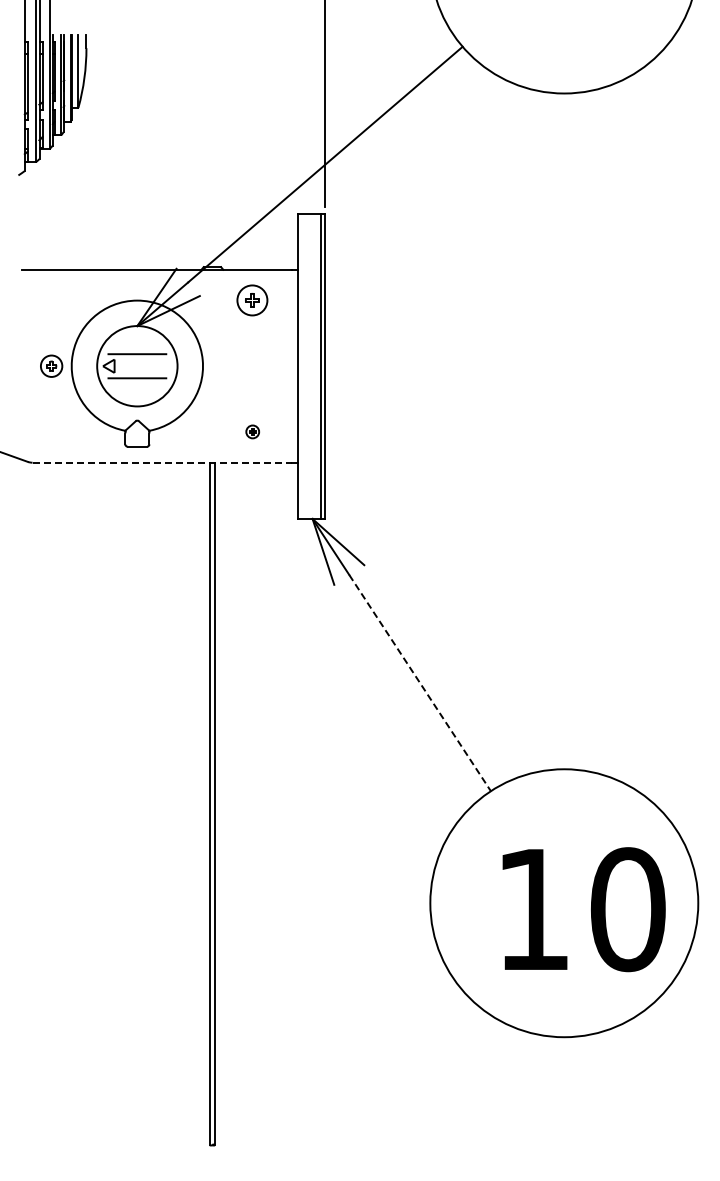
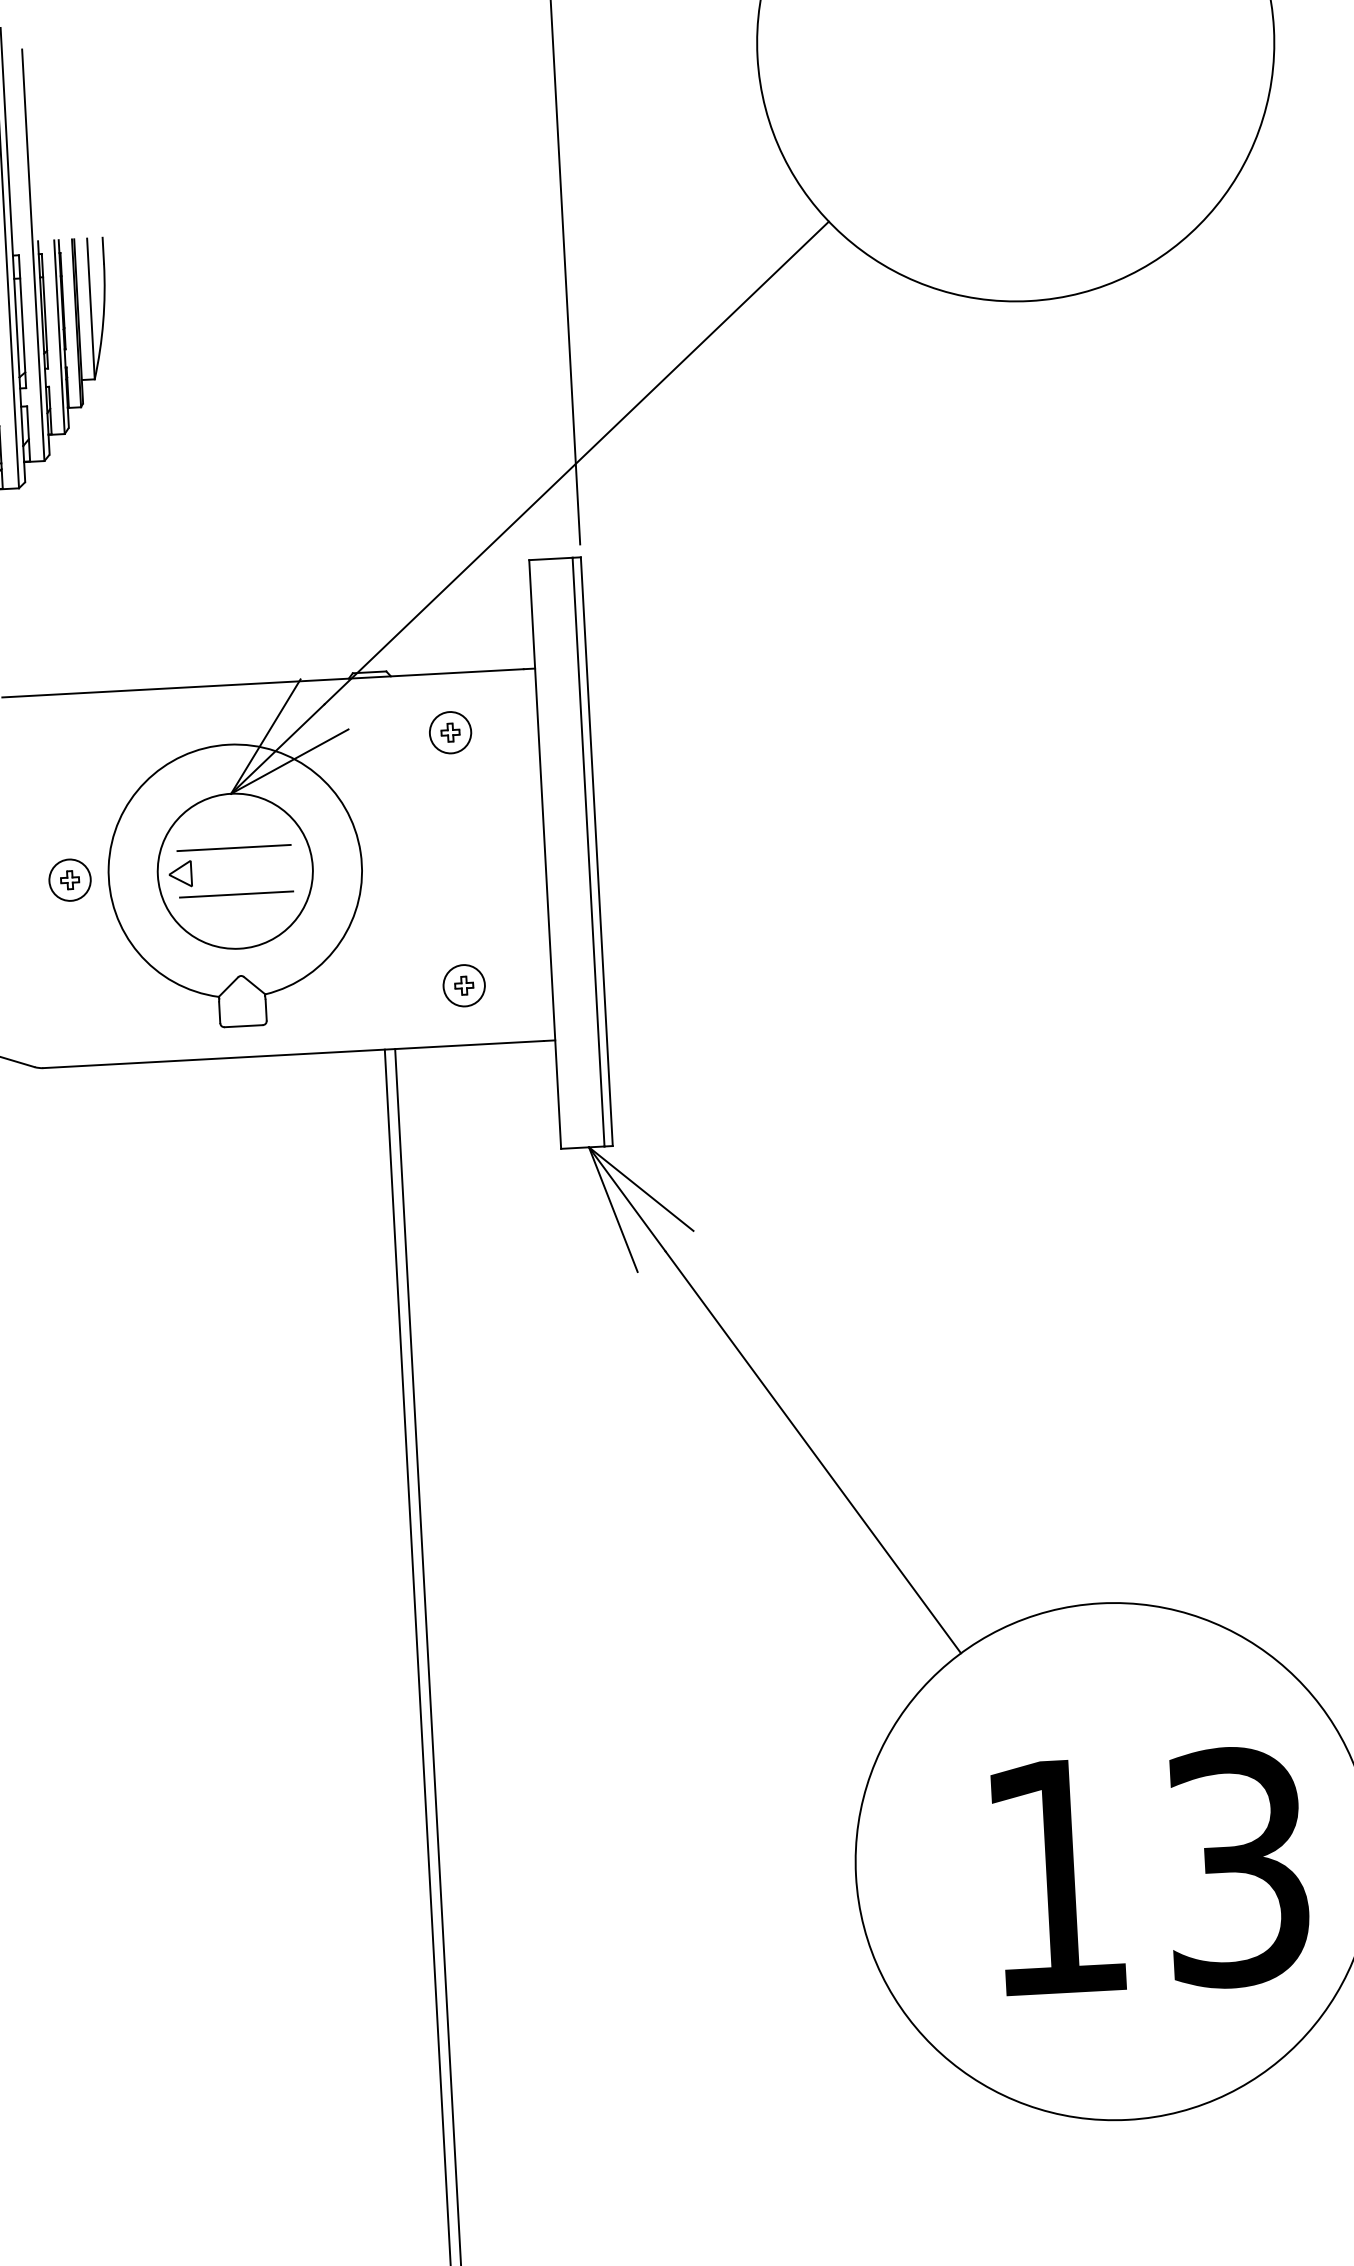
part: (252, 300) -> (450, 732), size x0.71
part: (252, 431) -> (464, 984), size x1.67
line: (162, 462) -> (293, 1054), dashed -> solid
line: (420, 683) -> (814, 1453), dashed -> solid
text: (627, 909) -> (1236, 1867), 10 -> 13

